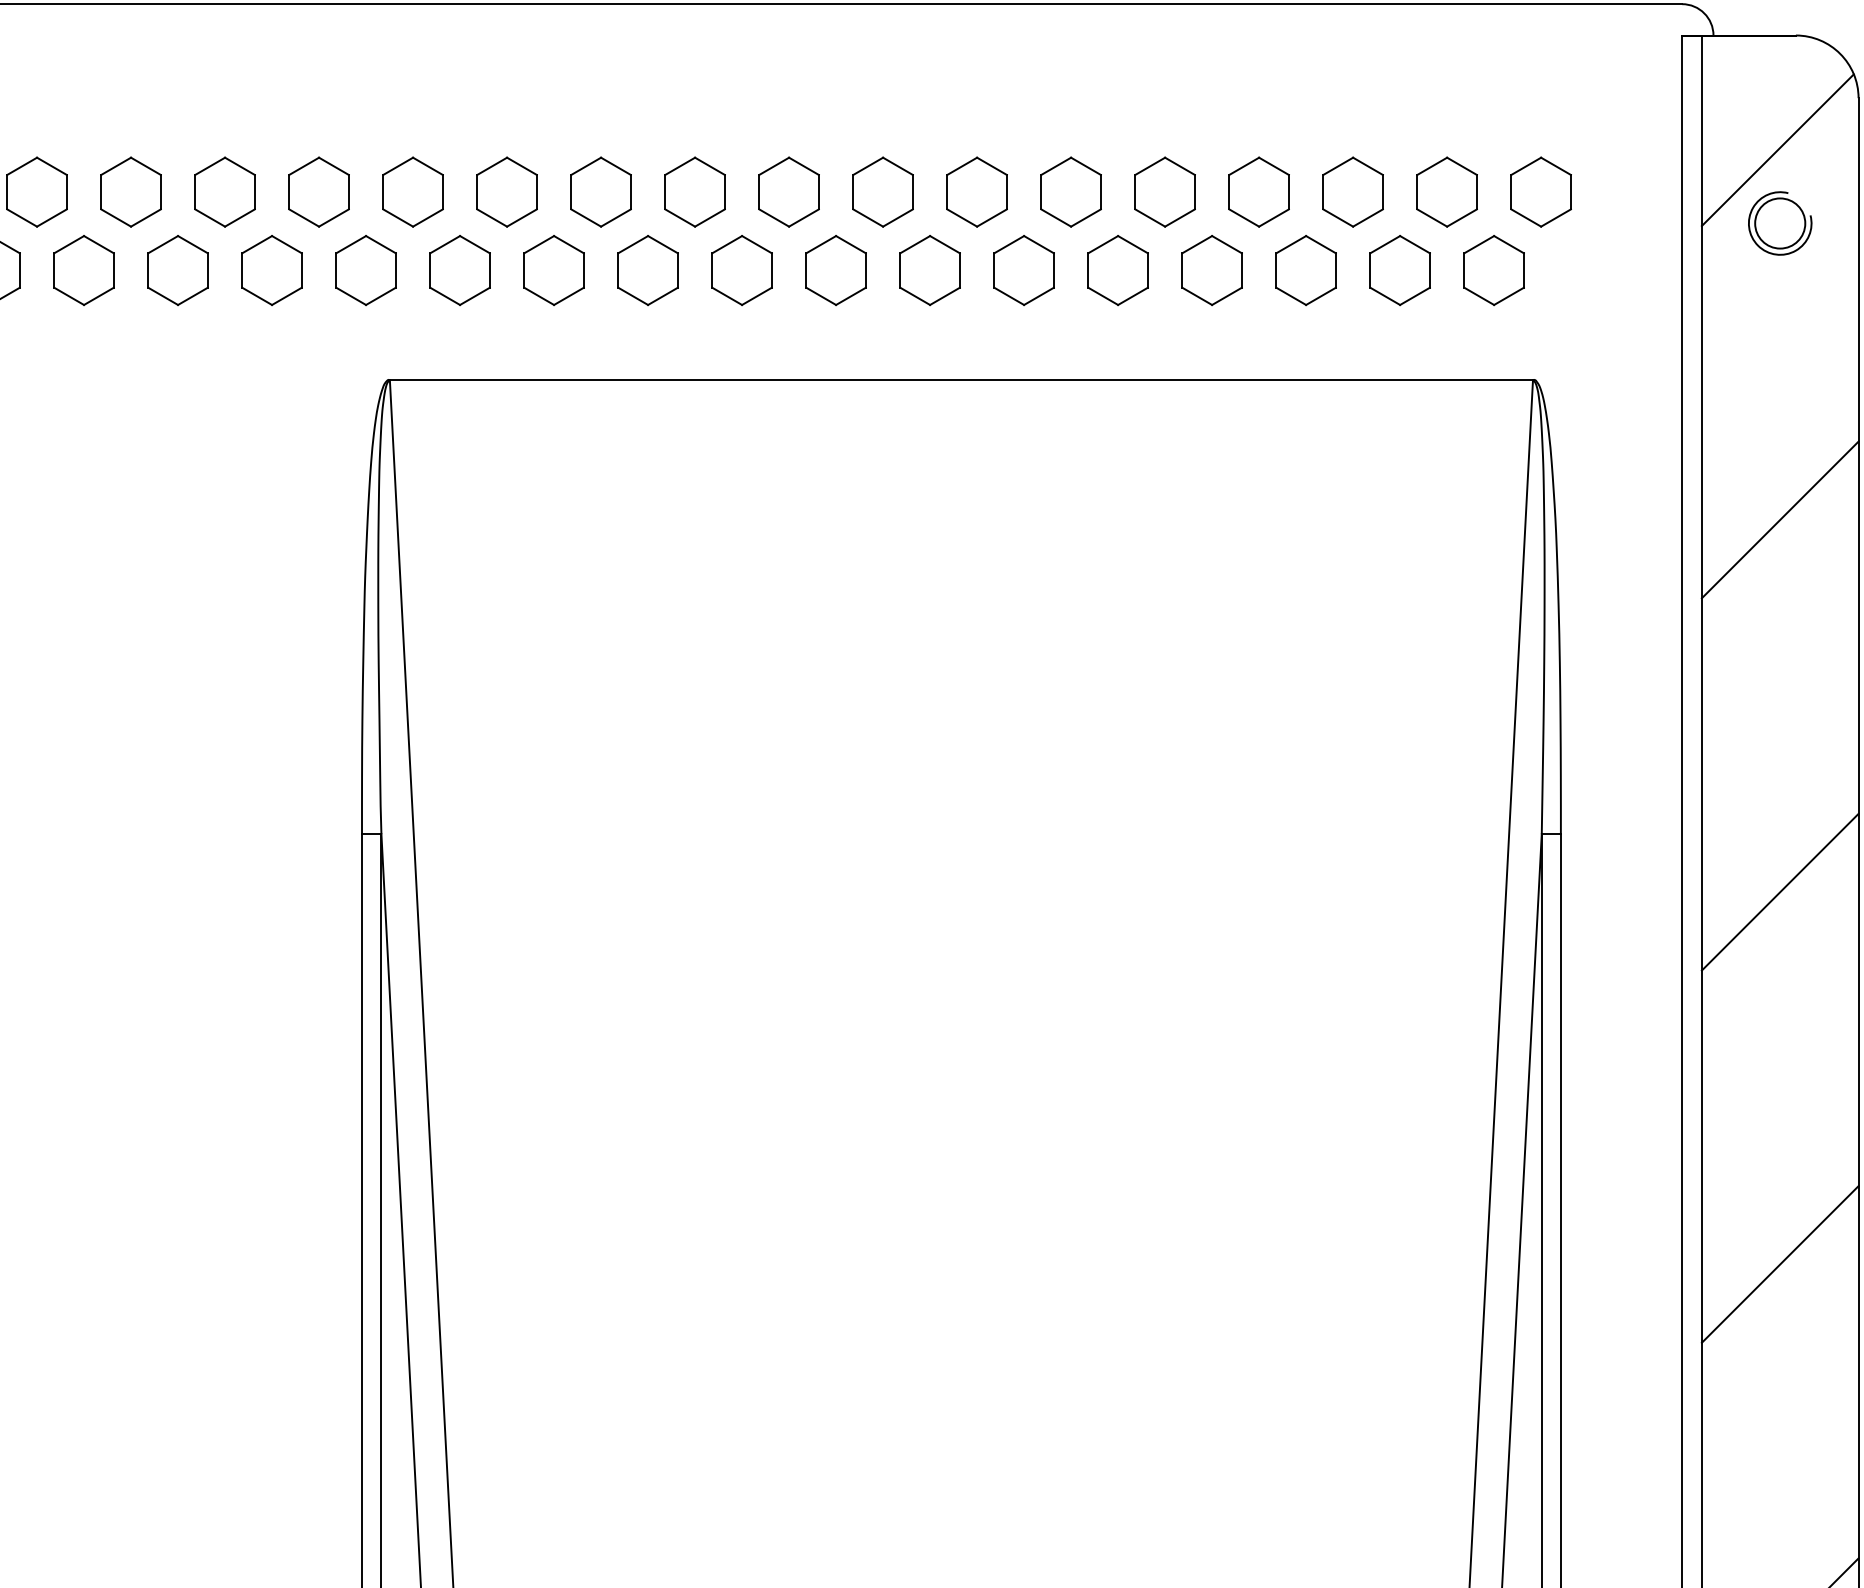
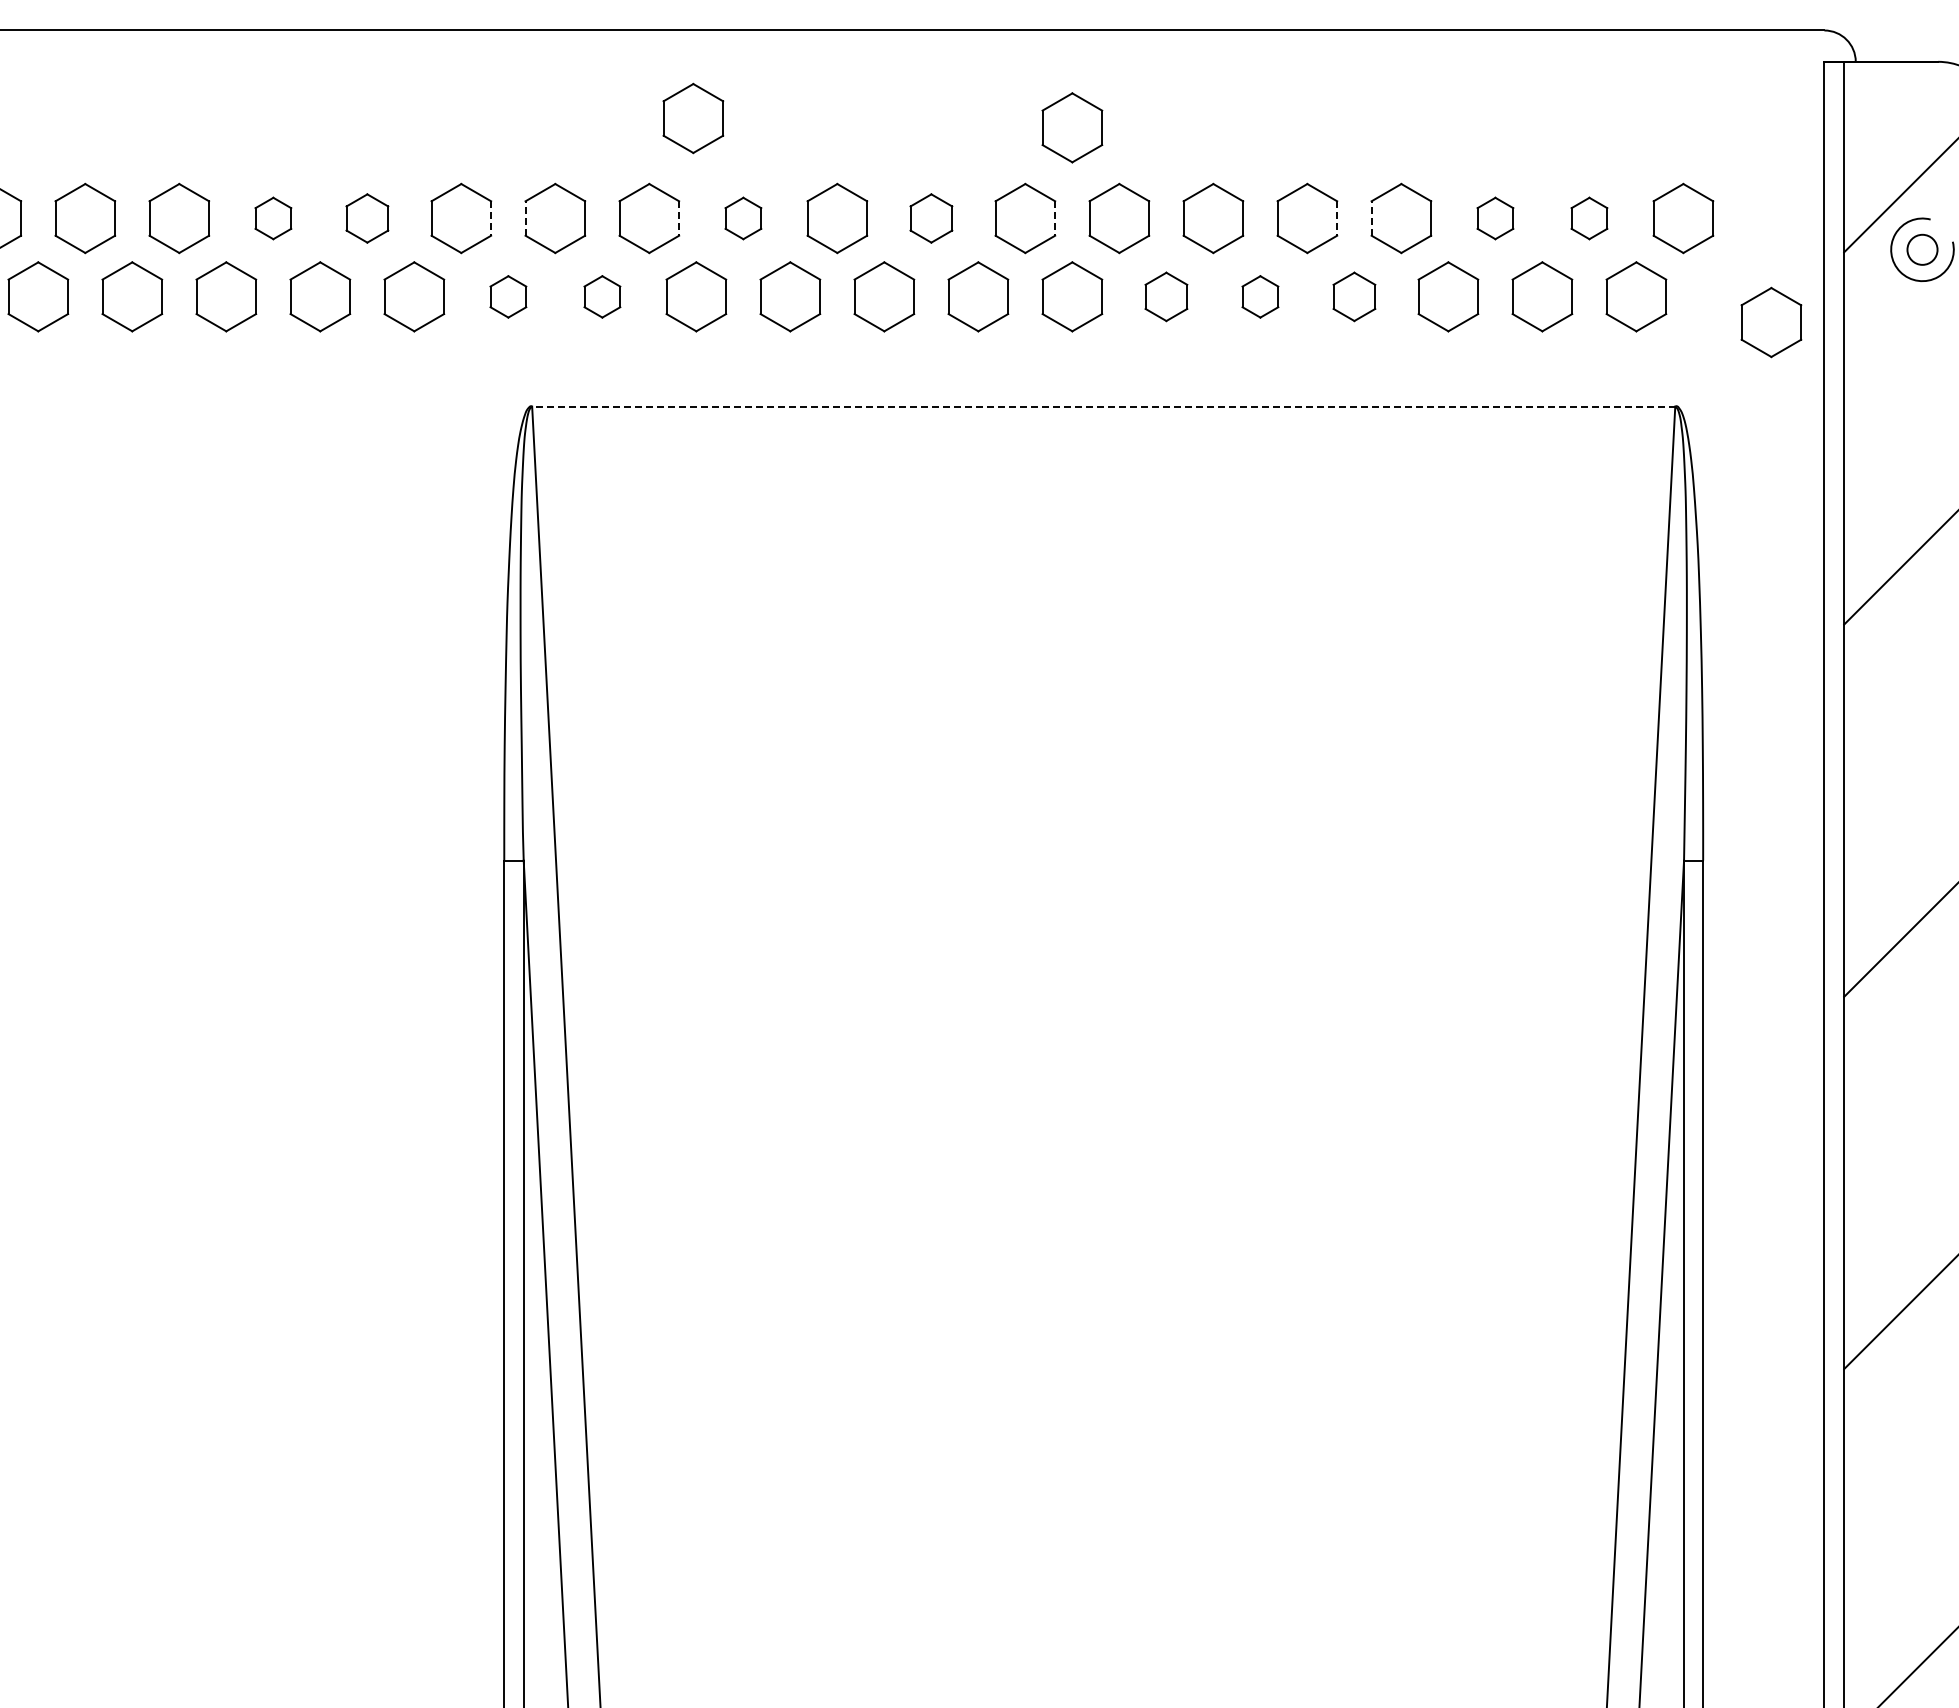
part: (551, 92) -> (693, 118), added
part: (930, 101) -> (1072, 127), added
part: (131, 192) -> (273, 218), size x0.6
part: (225, 192) -> (367, 218), size x0.7
line: (383, 192) -> (525, 218), solid -> dashed
part: (601, 192) -> (743, 218), size x0.6
part: (789, 192) -> (931, 218), size x0.7
line: (1229, 192) -> (1371, 218), solid -> dashed
part: (1353, 192) -> (1495, 218), size x0.6
part: (1447, 192) -> (1589, 218), size x0.6
line: (349, 193) -> (491, 219), solid -> dashed
line: (537, 193) -> (679, 219), solid -> dashed
line: (913, 193) -> (1055, 219), solid -> dashed
line: (1195, 193) -> (1337, 219), solid -> dashed
circle: (1780, 223) -> (1922, 249), size x0.6
part: (366, 270) -> (508, 296), size x0.6
part: (460, 270) -> (602, 296), size x0.6
part: (1024, 270) -> (1166, 296), size x0.7
part: (1118, 270) -> (1260, 296), size x0.6
part: (1212, 270) -> (1354, 296), size x0.7
part: (1629, 296) -> (1771, 322), added
line: (961, 380) -> (1103, 406), solid -> dashed

